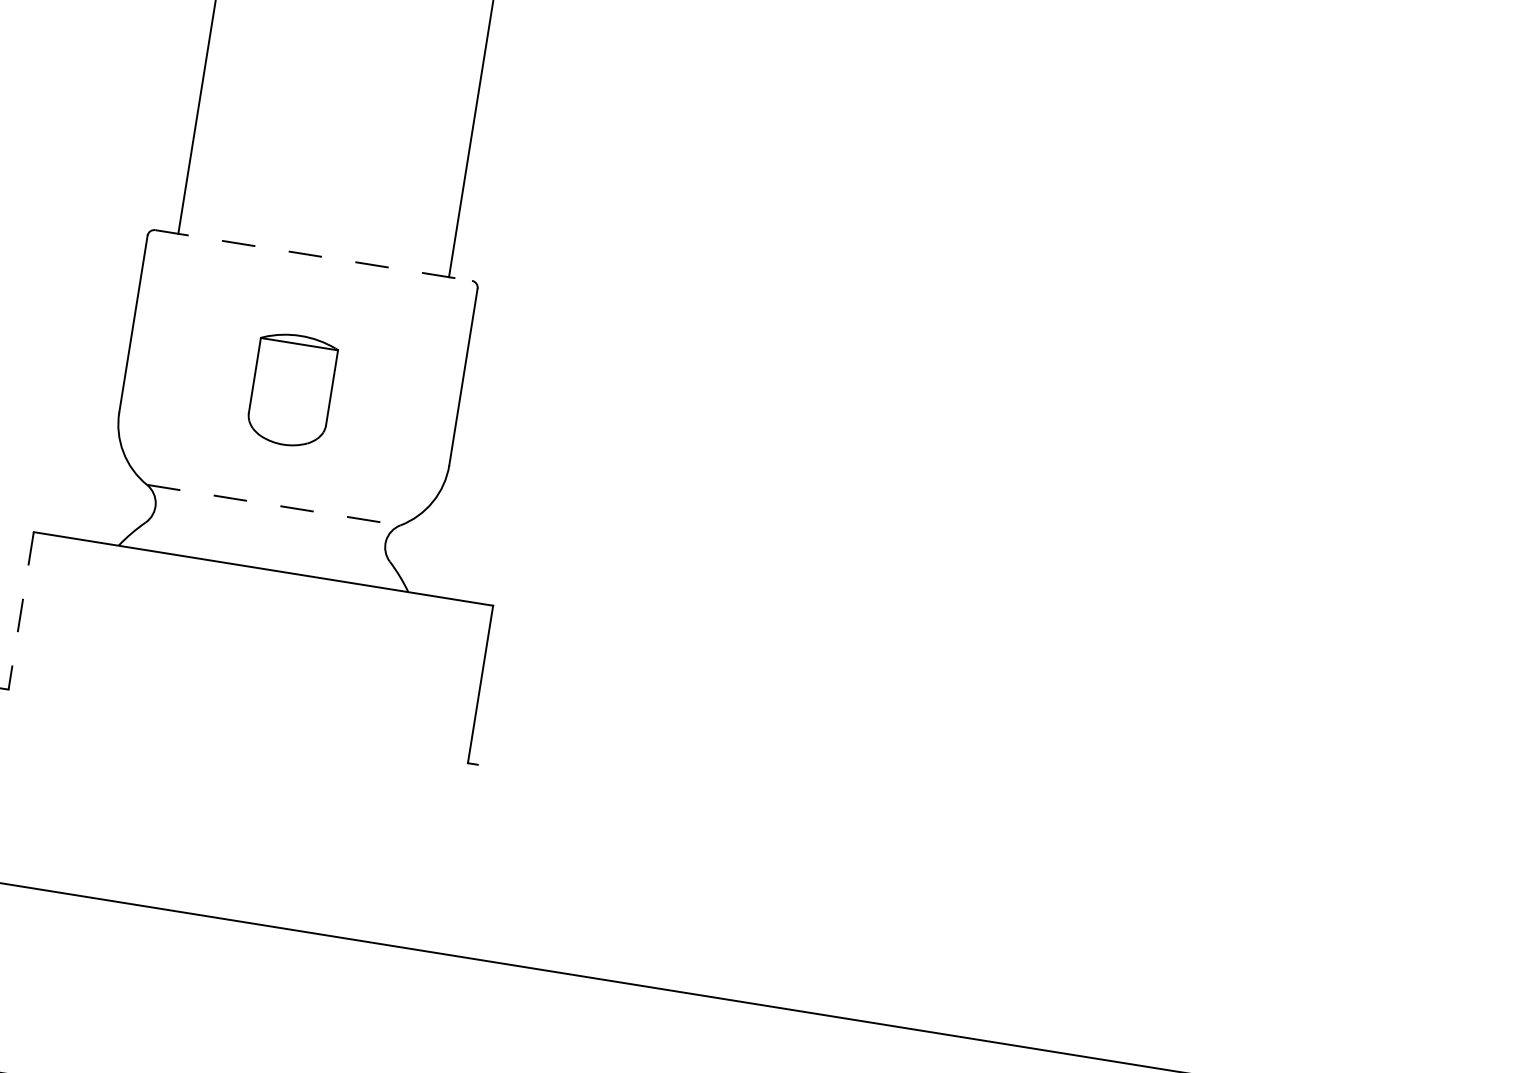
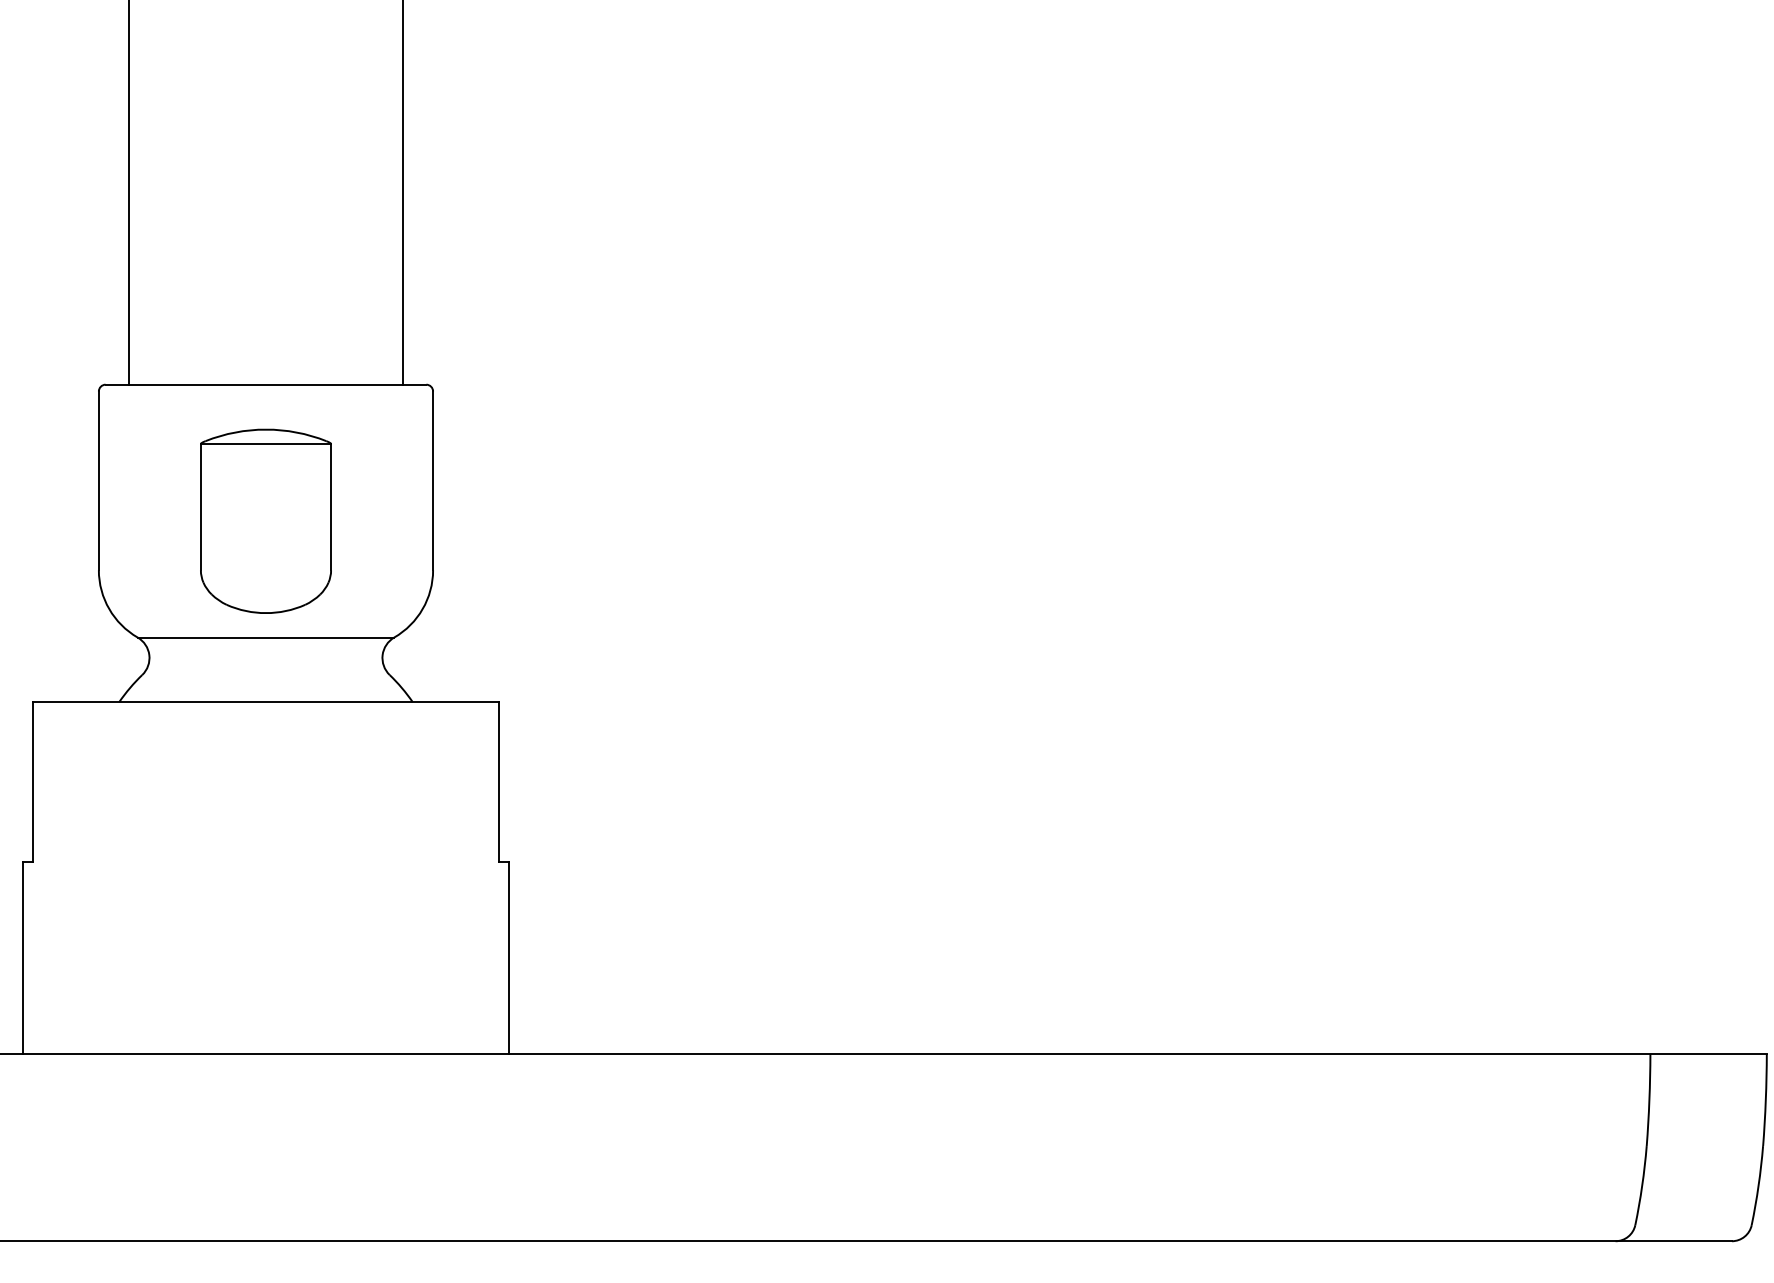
line: (314, 255) -> (266, 384), dashed -> solid
part: (291, 389) -> (265, 520), size x1.67
line: (274, 505) -> (266, 637), dashed -> solid
line: (21, 610) -> (33, 781), dashed -> solid
line: (462, 859) -> (508, 957), added

